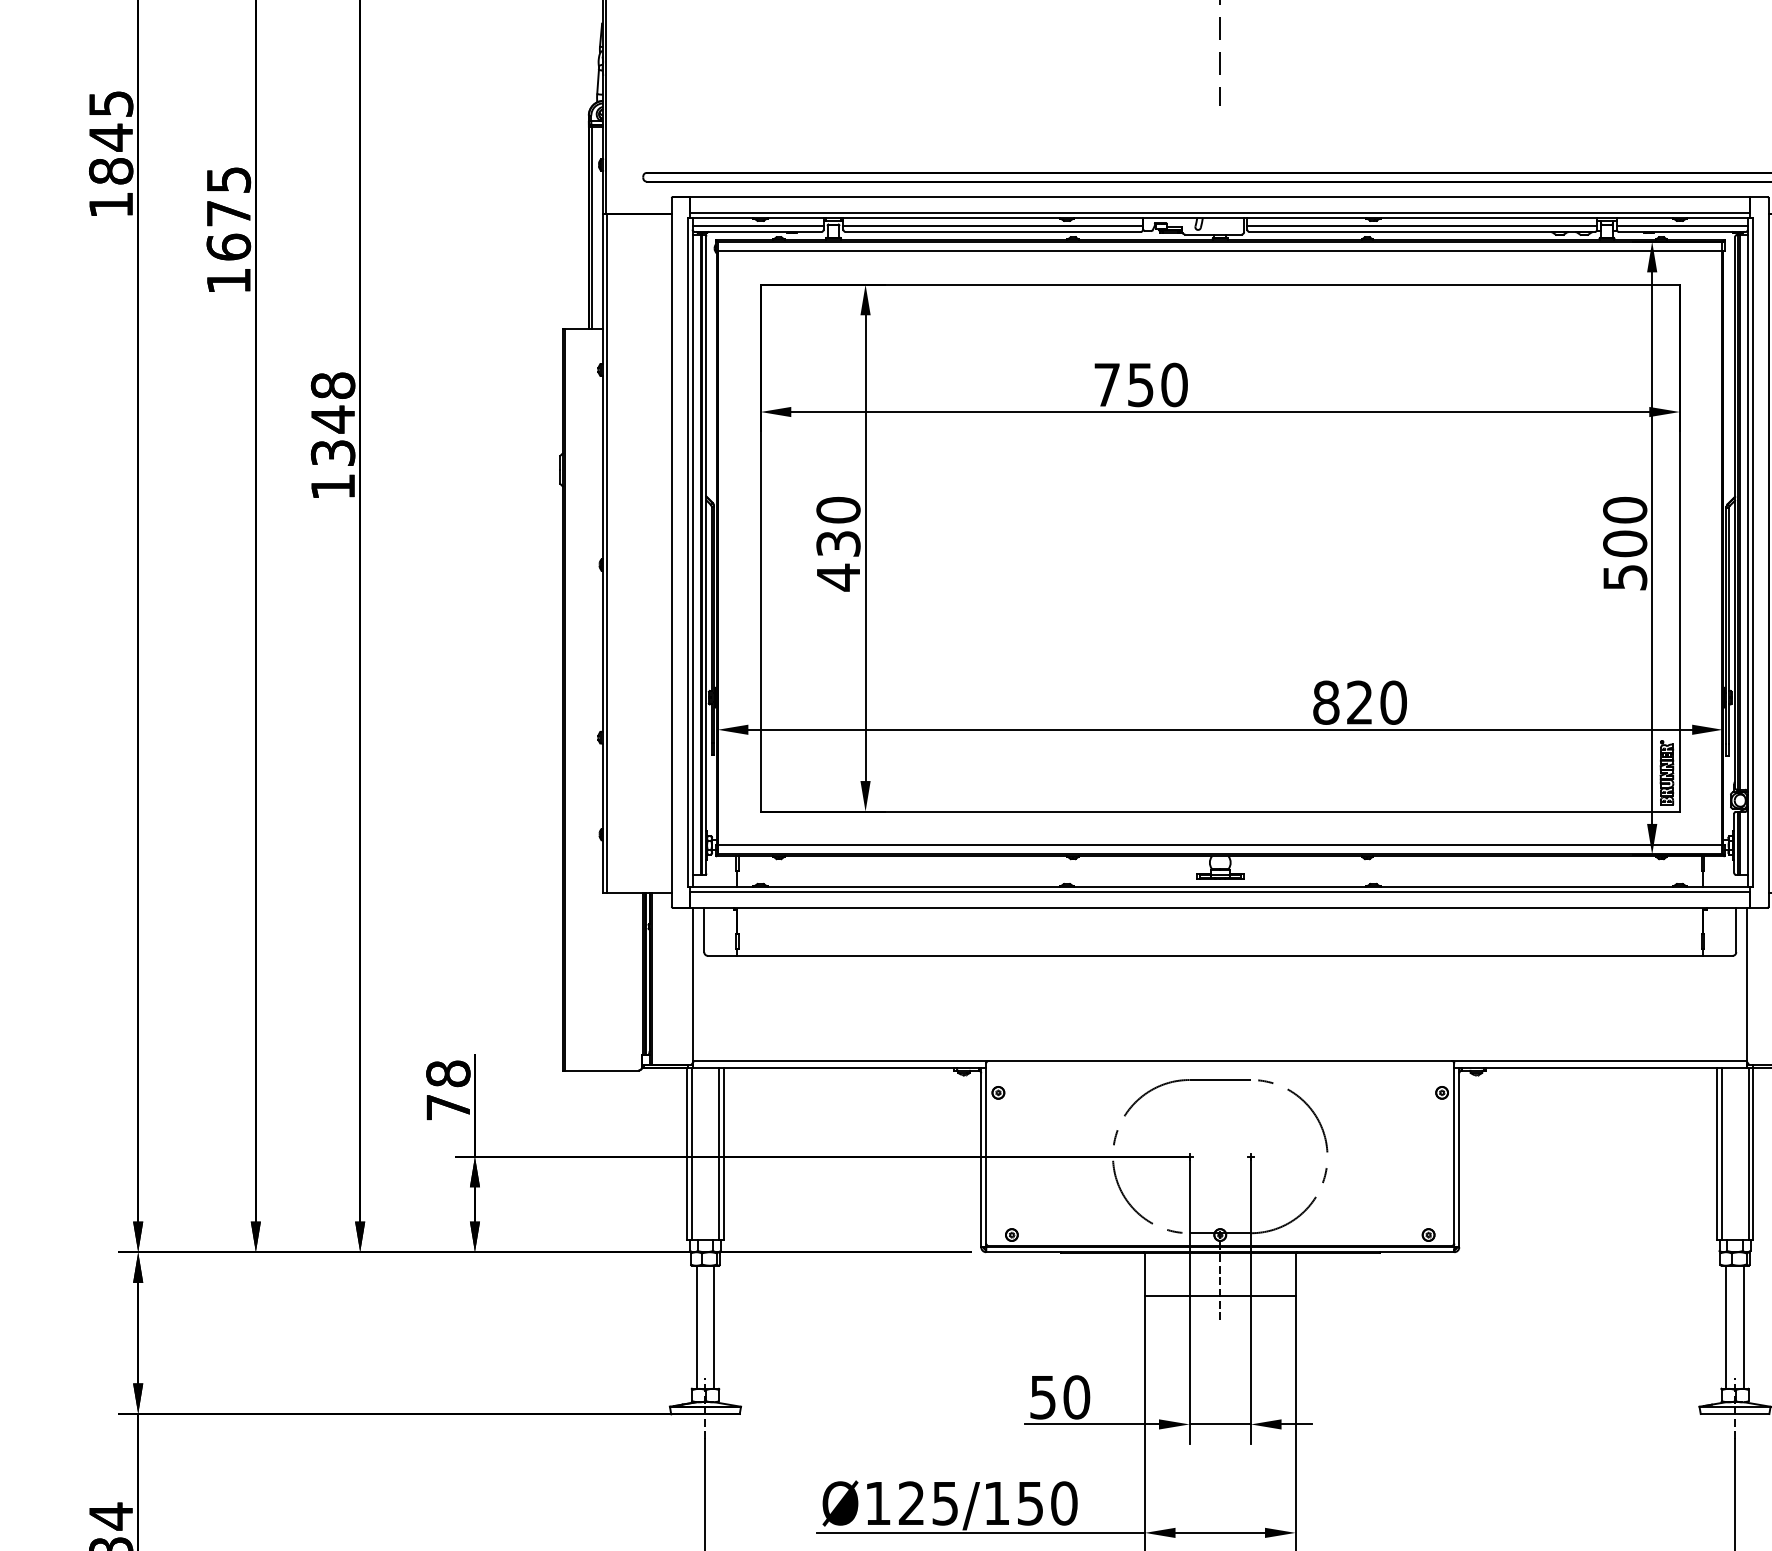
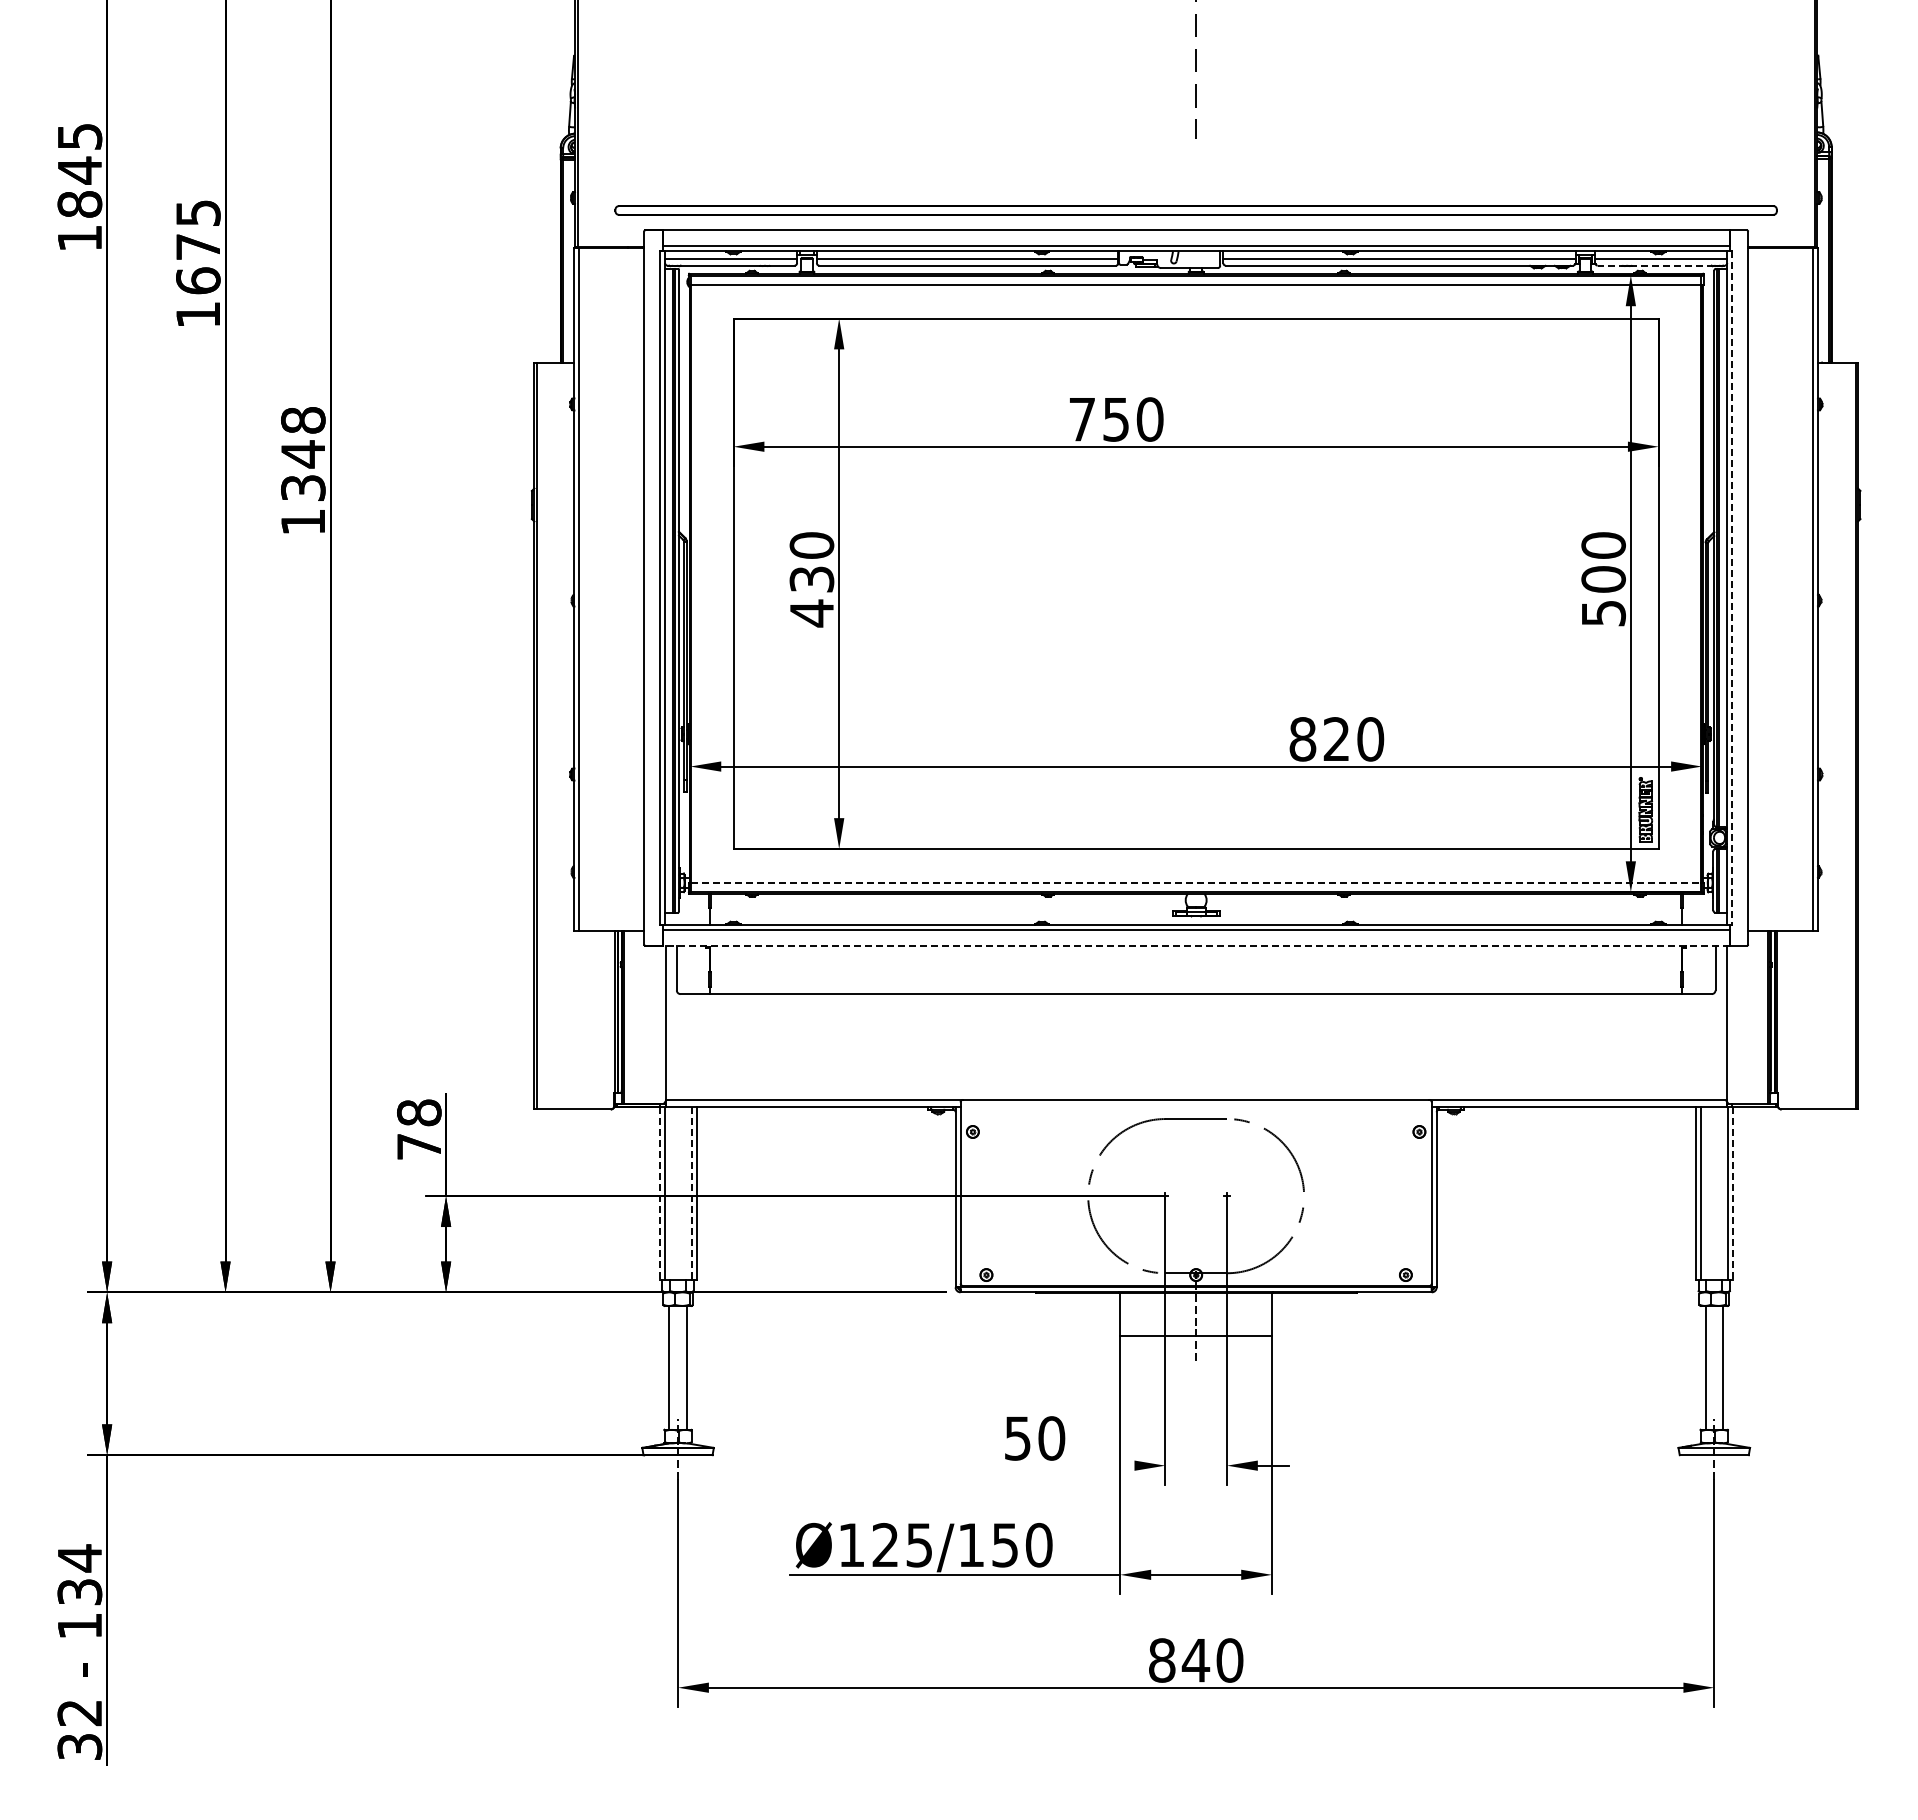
line: (1682, 231) -> (1661, 265), solid -> dashed
line: (1753, 552) -> (1732, 588), solid -> dashed
line: (1220, 844) -> (1196, 882), solid -> dashed
line: (1220, 907) -> (1196, 945), solid -> dashed
line: (687, 1154) -> (659, 1194), solid -> dashed
line: (718, 1154) -> (691, 1194), solid -> dashed
line: (1753, 1154) -> (1732, 1194), solid -> dashed
line: (1091, 1424) -> (1066, 1465), removed
line: (1220, 1424) -> (1196, 1465), removed

